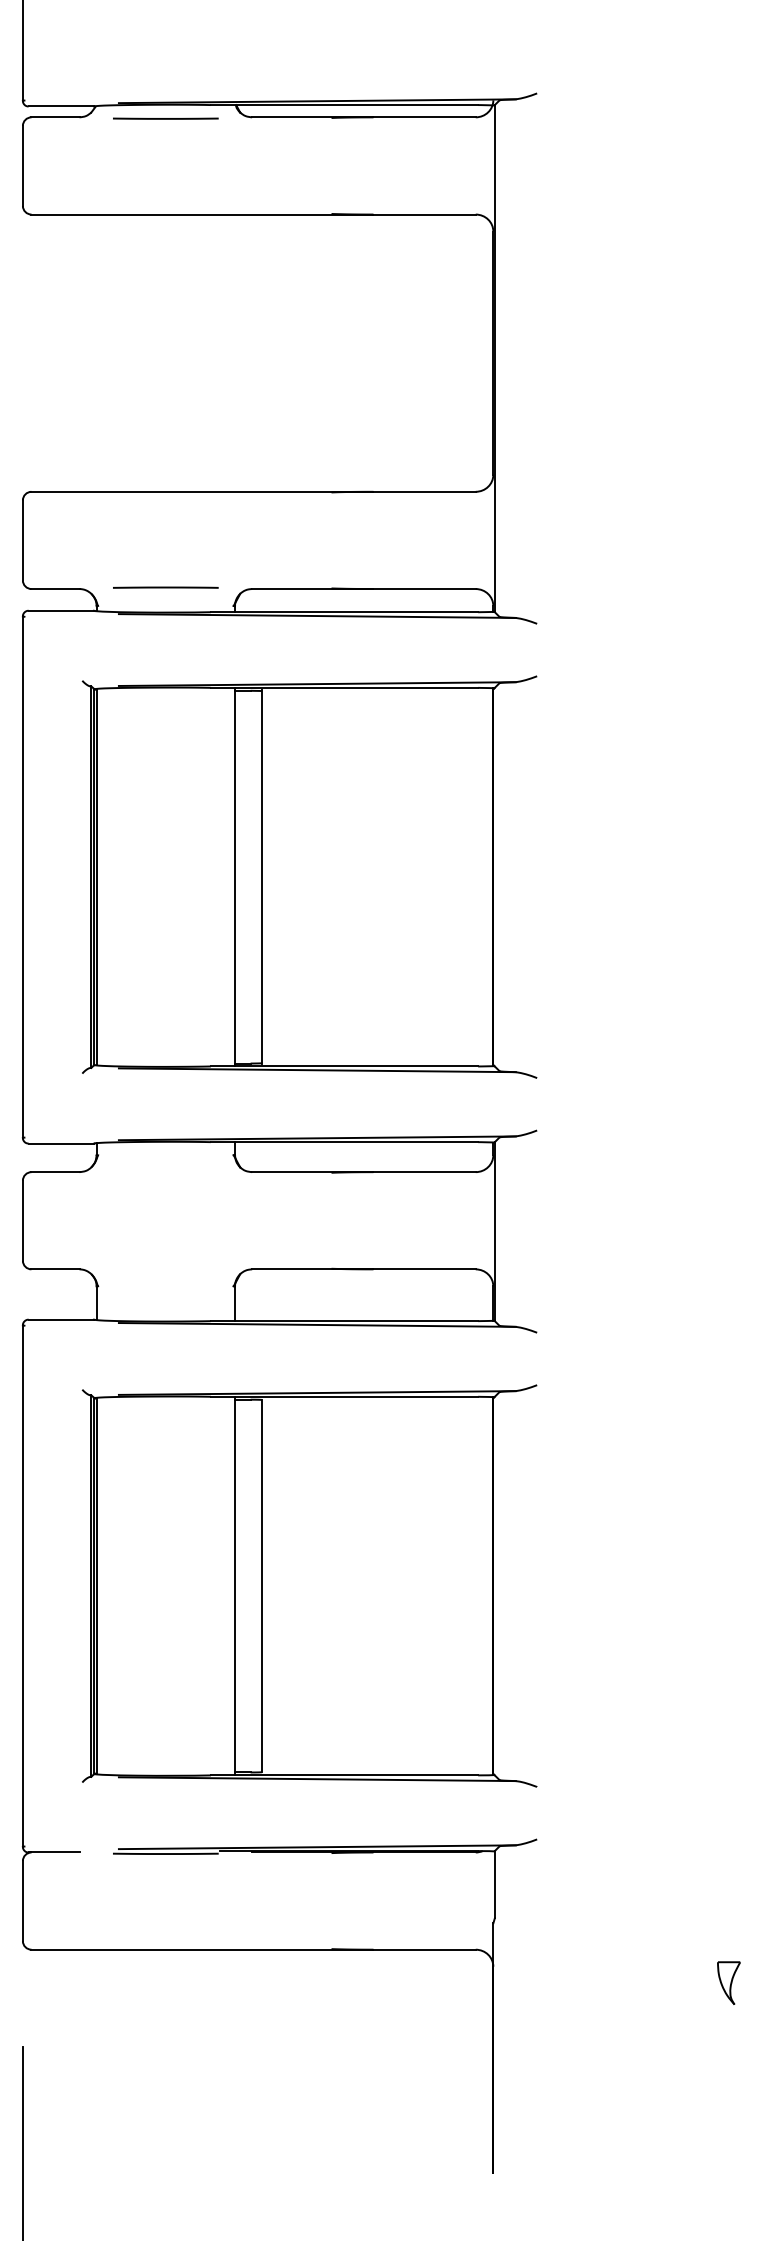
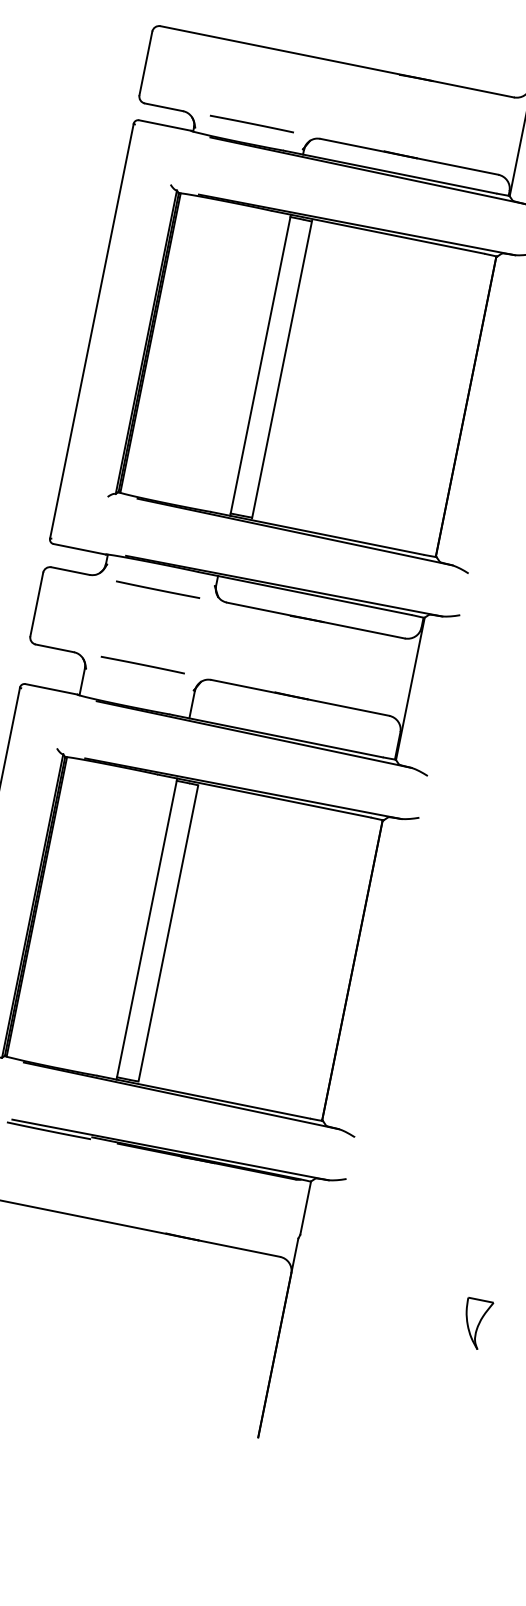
line: (165, 1173) -> (157, 589), added
line: (165, 1268) -> (142, 665), added
part: (728, 1983) -> (475, 1324), size x1.43

